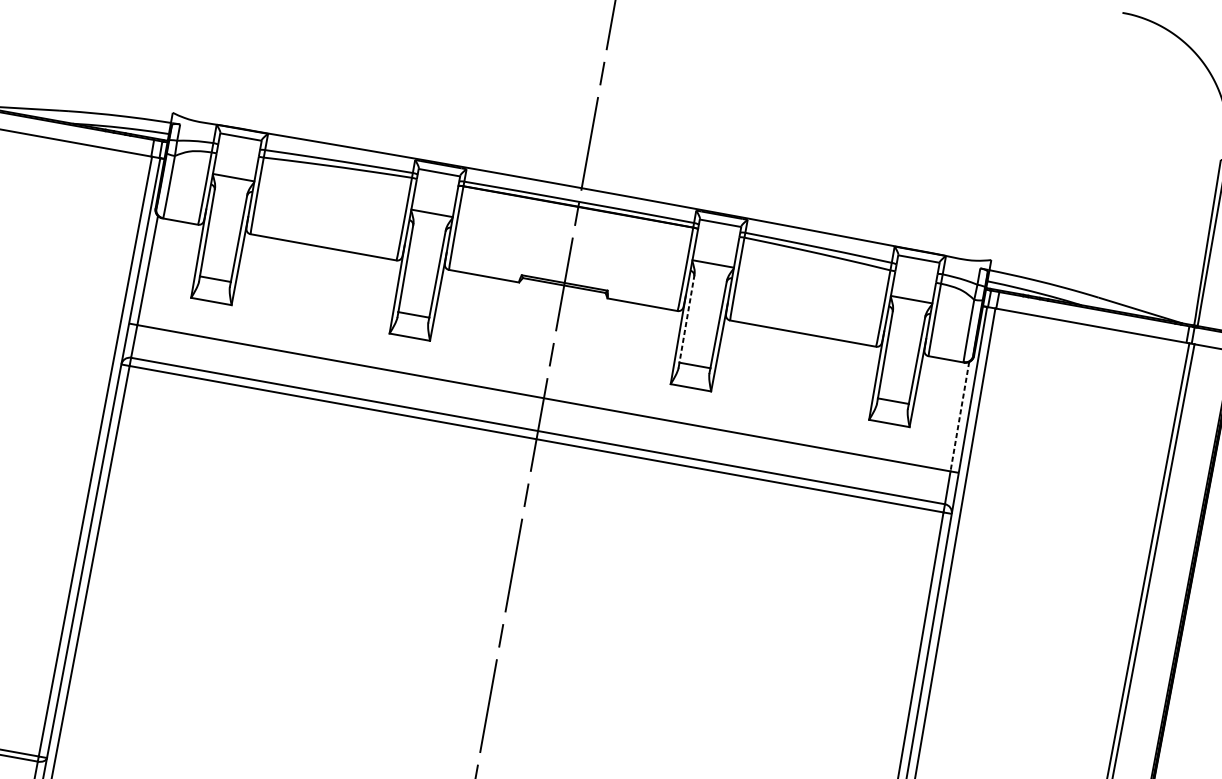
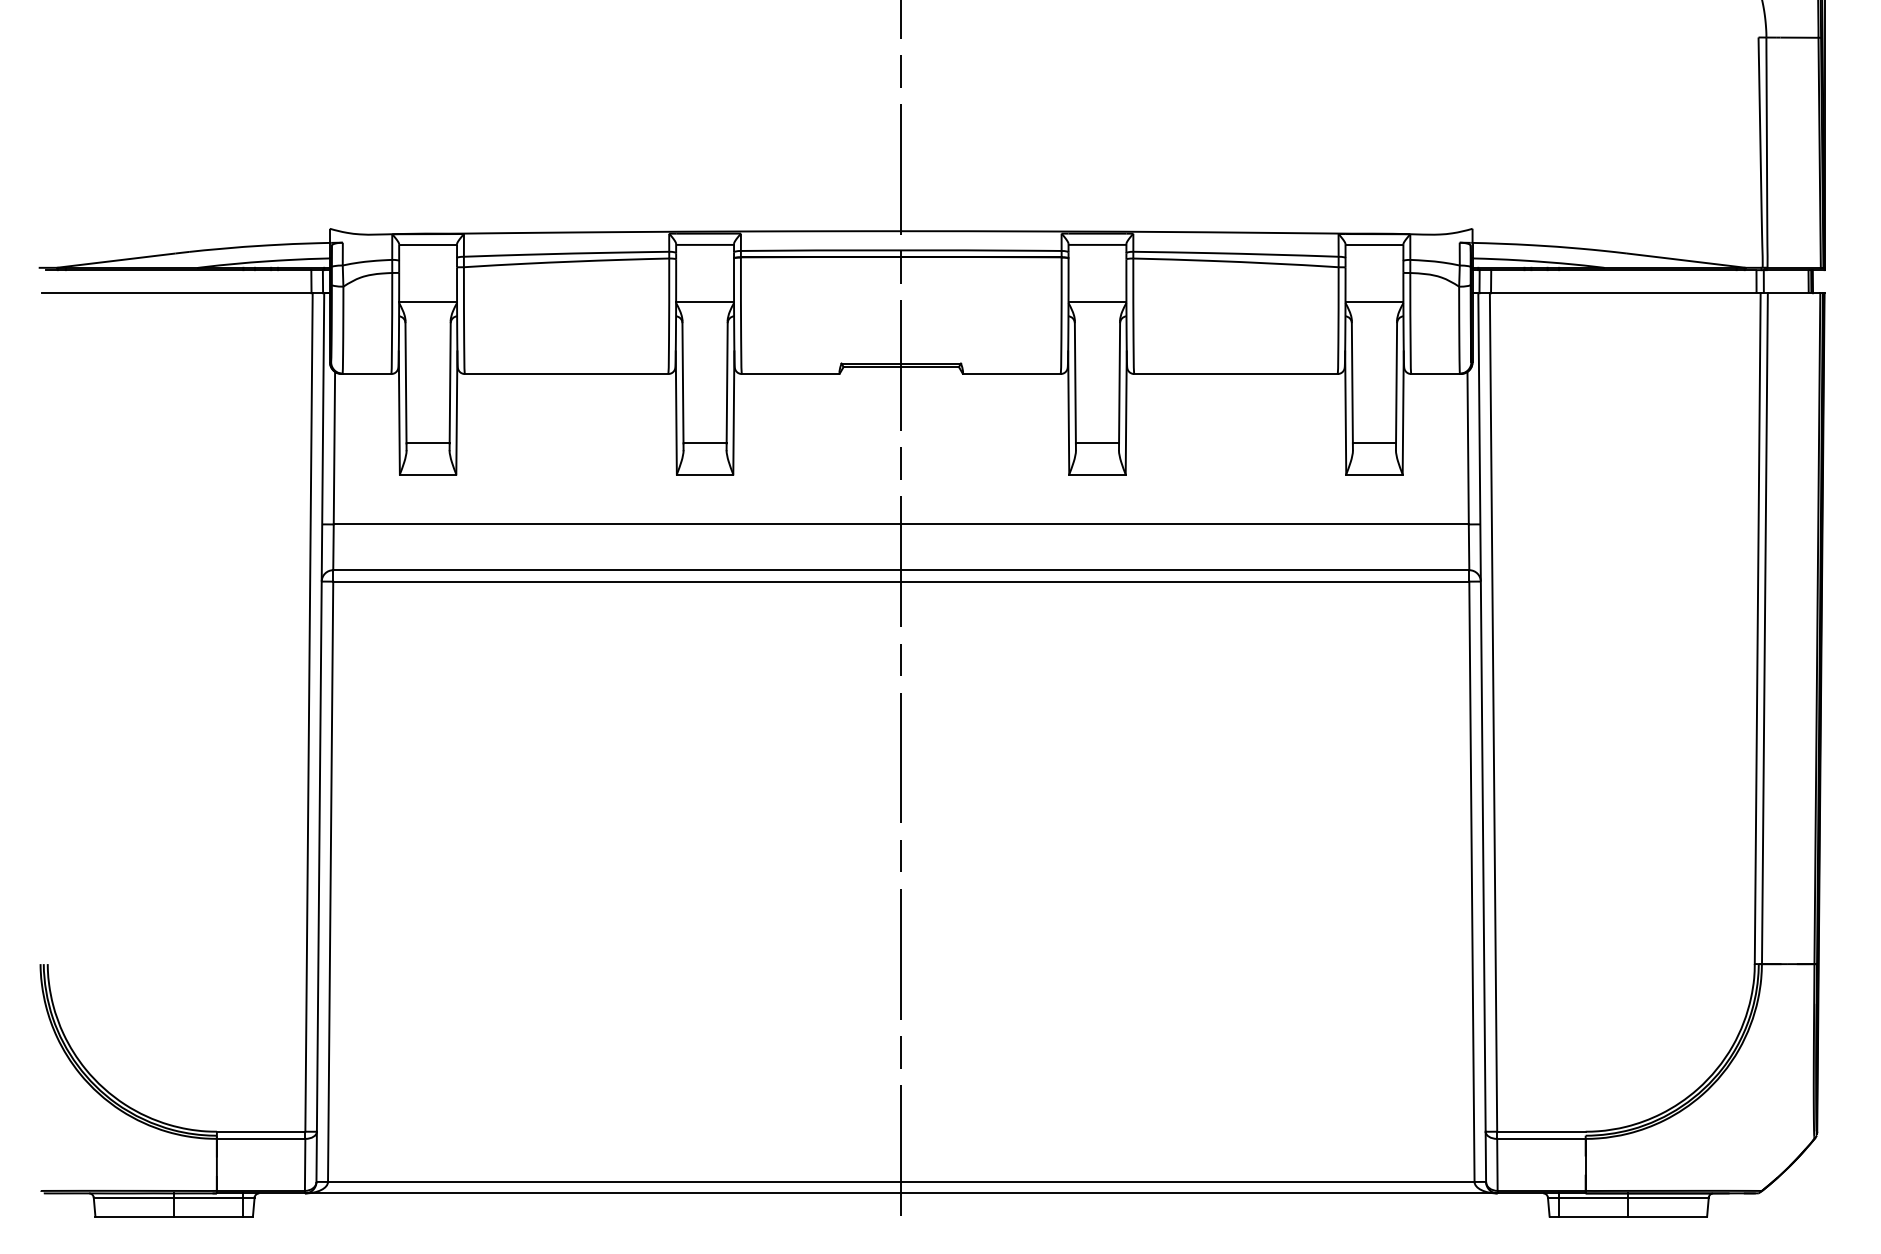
line: (687, 319) -> (1075, 382), dashed -> solid
line: (960, 416) -> (1468, 448), dashed -> solid

